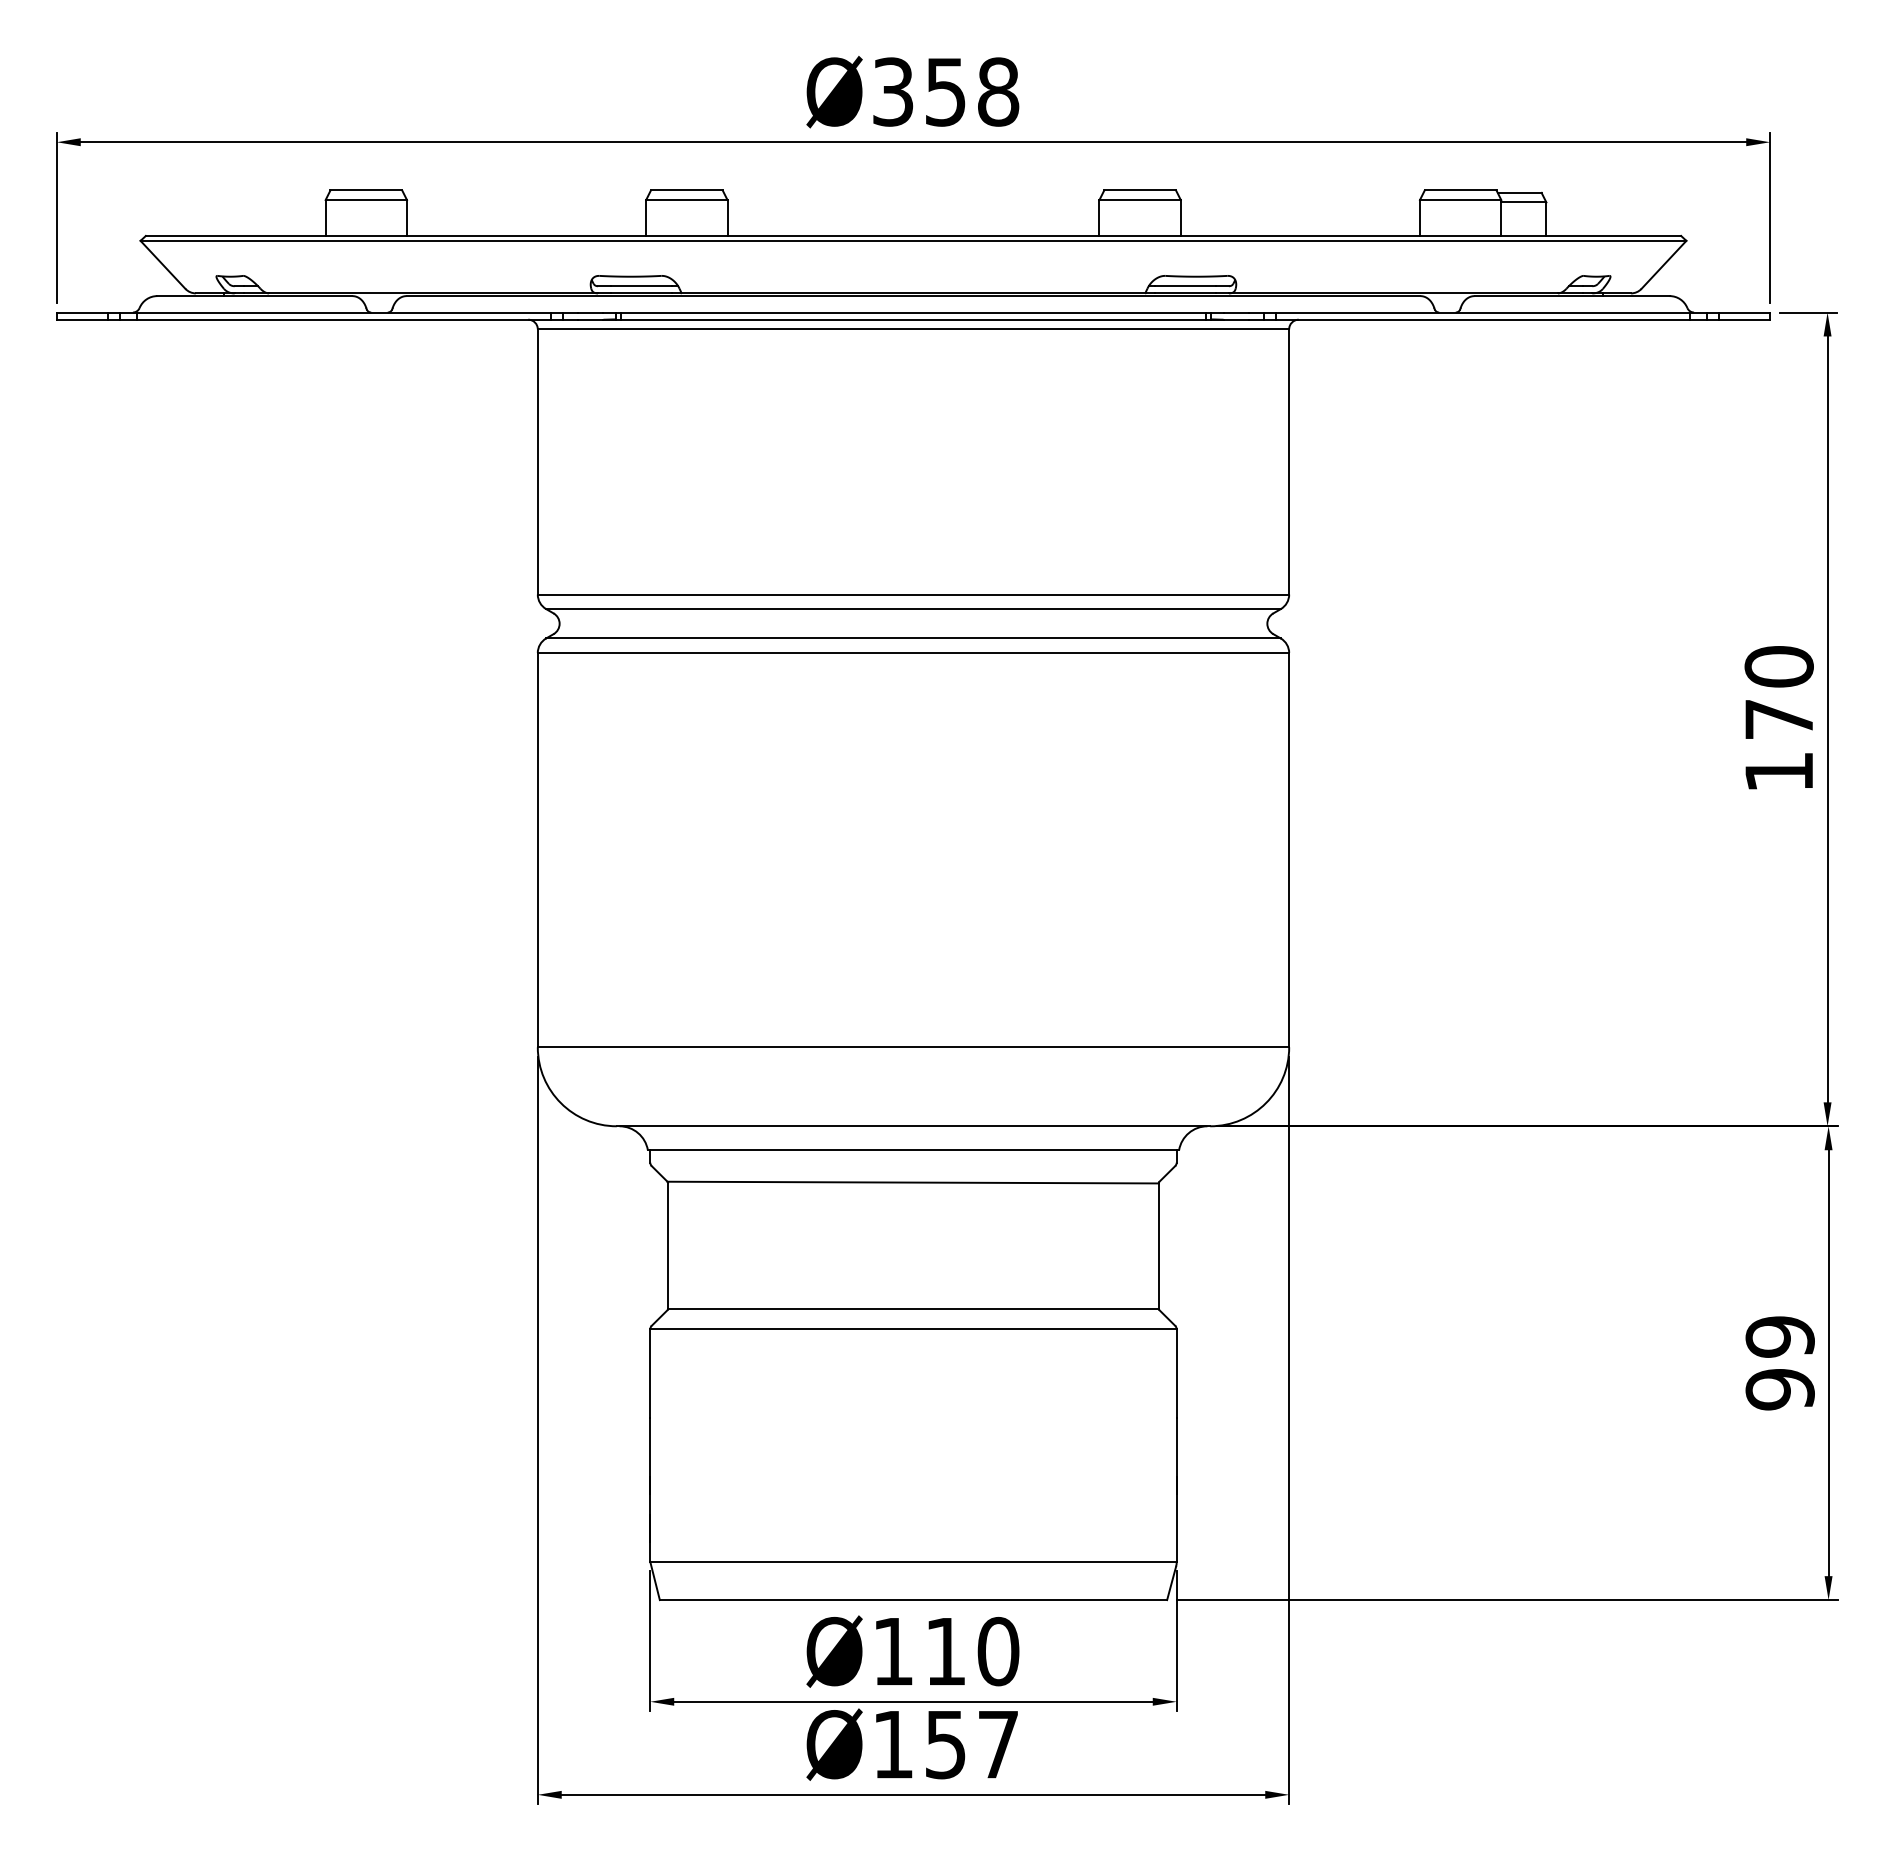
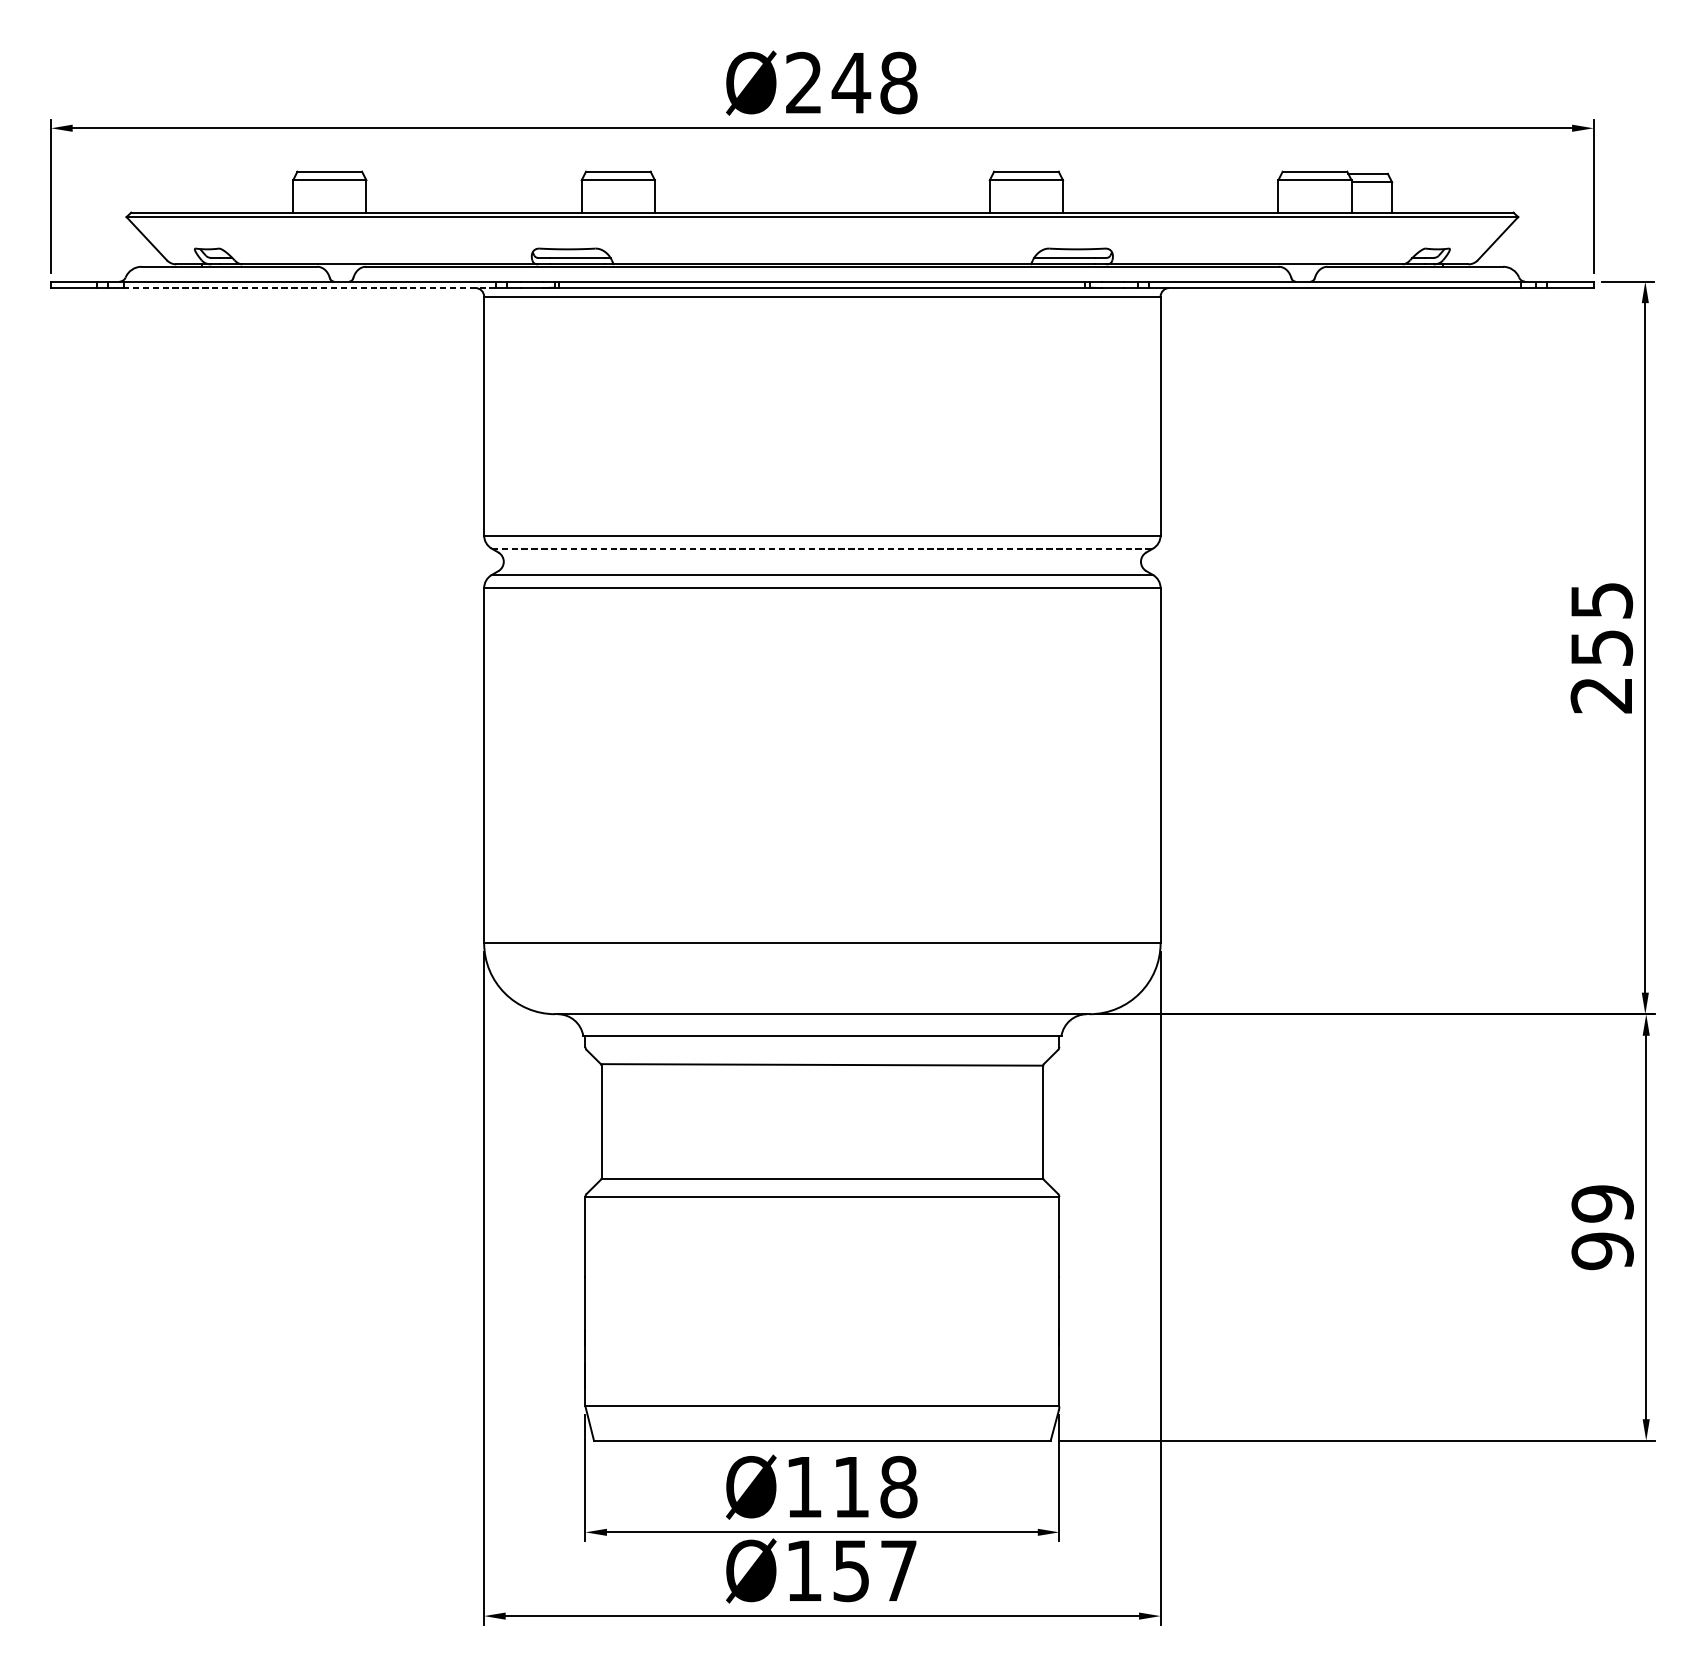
text: (920, 91) -> (828, 82), Ø358 -> Ø248
line: (344, 319) -> (310, 287), solid -> dashed
line: (914, 609) -> (823, 548), solid -> dashed
text: (1778, 719) -> (1601, 647), 170 -> 255
text: (998, 1651) -> (898, 1487), Ø110 -> Ø118

